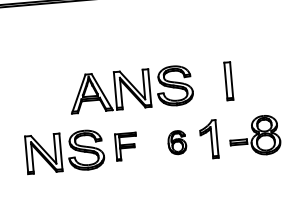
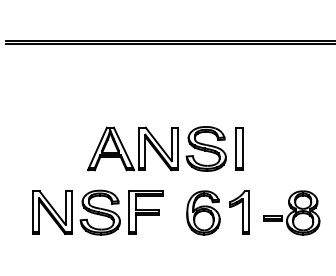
part: (228, 80) -> (239, 148), moved
part: (177, 142) -> (203, 212), size x1.67
part: (125, 146) -> (145, 212), size x1.43

